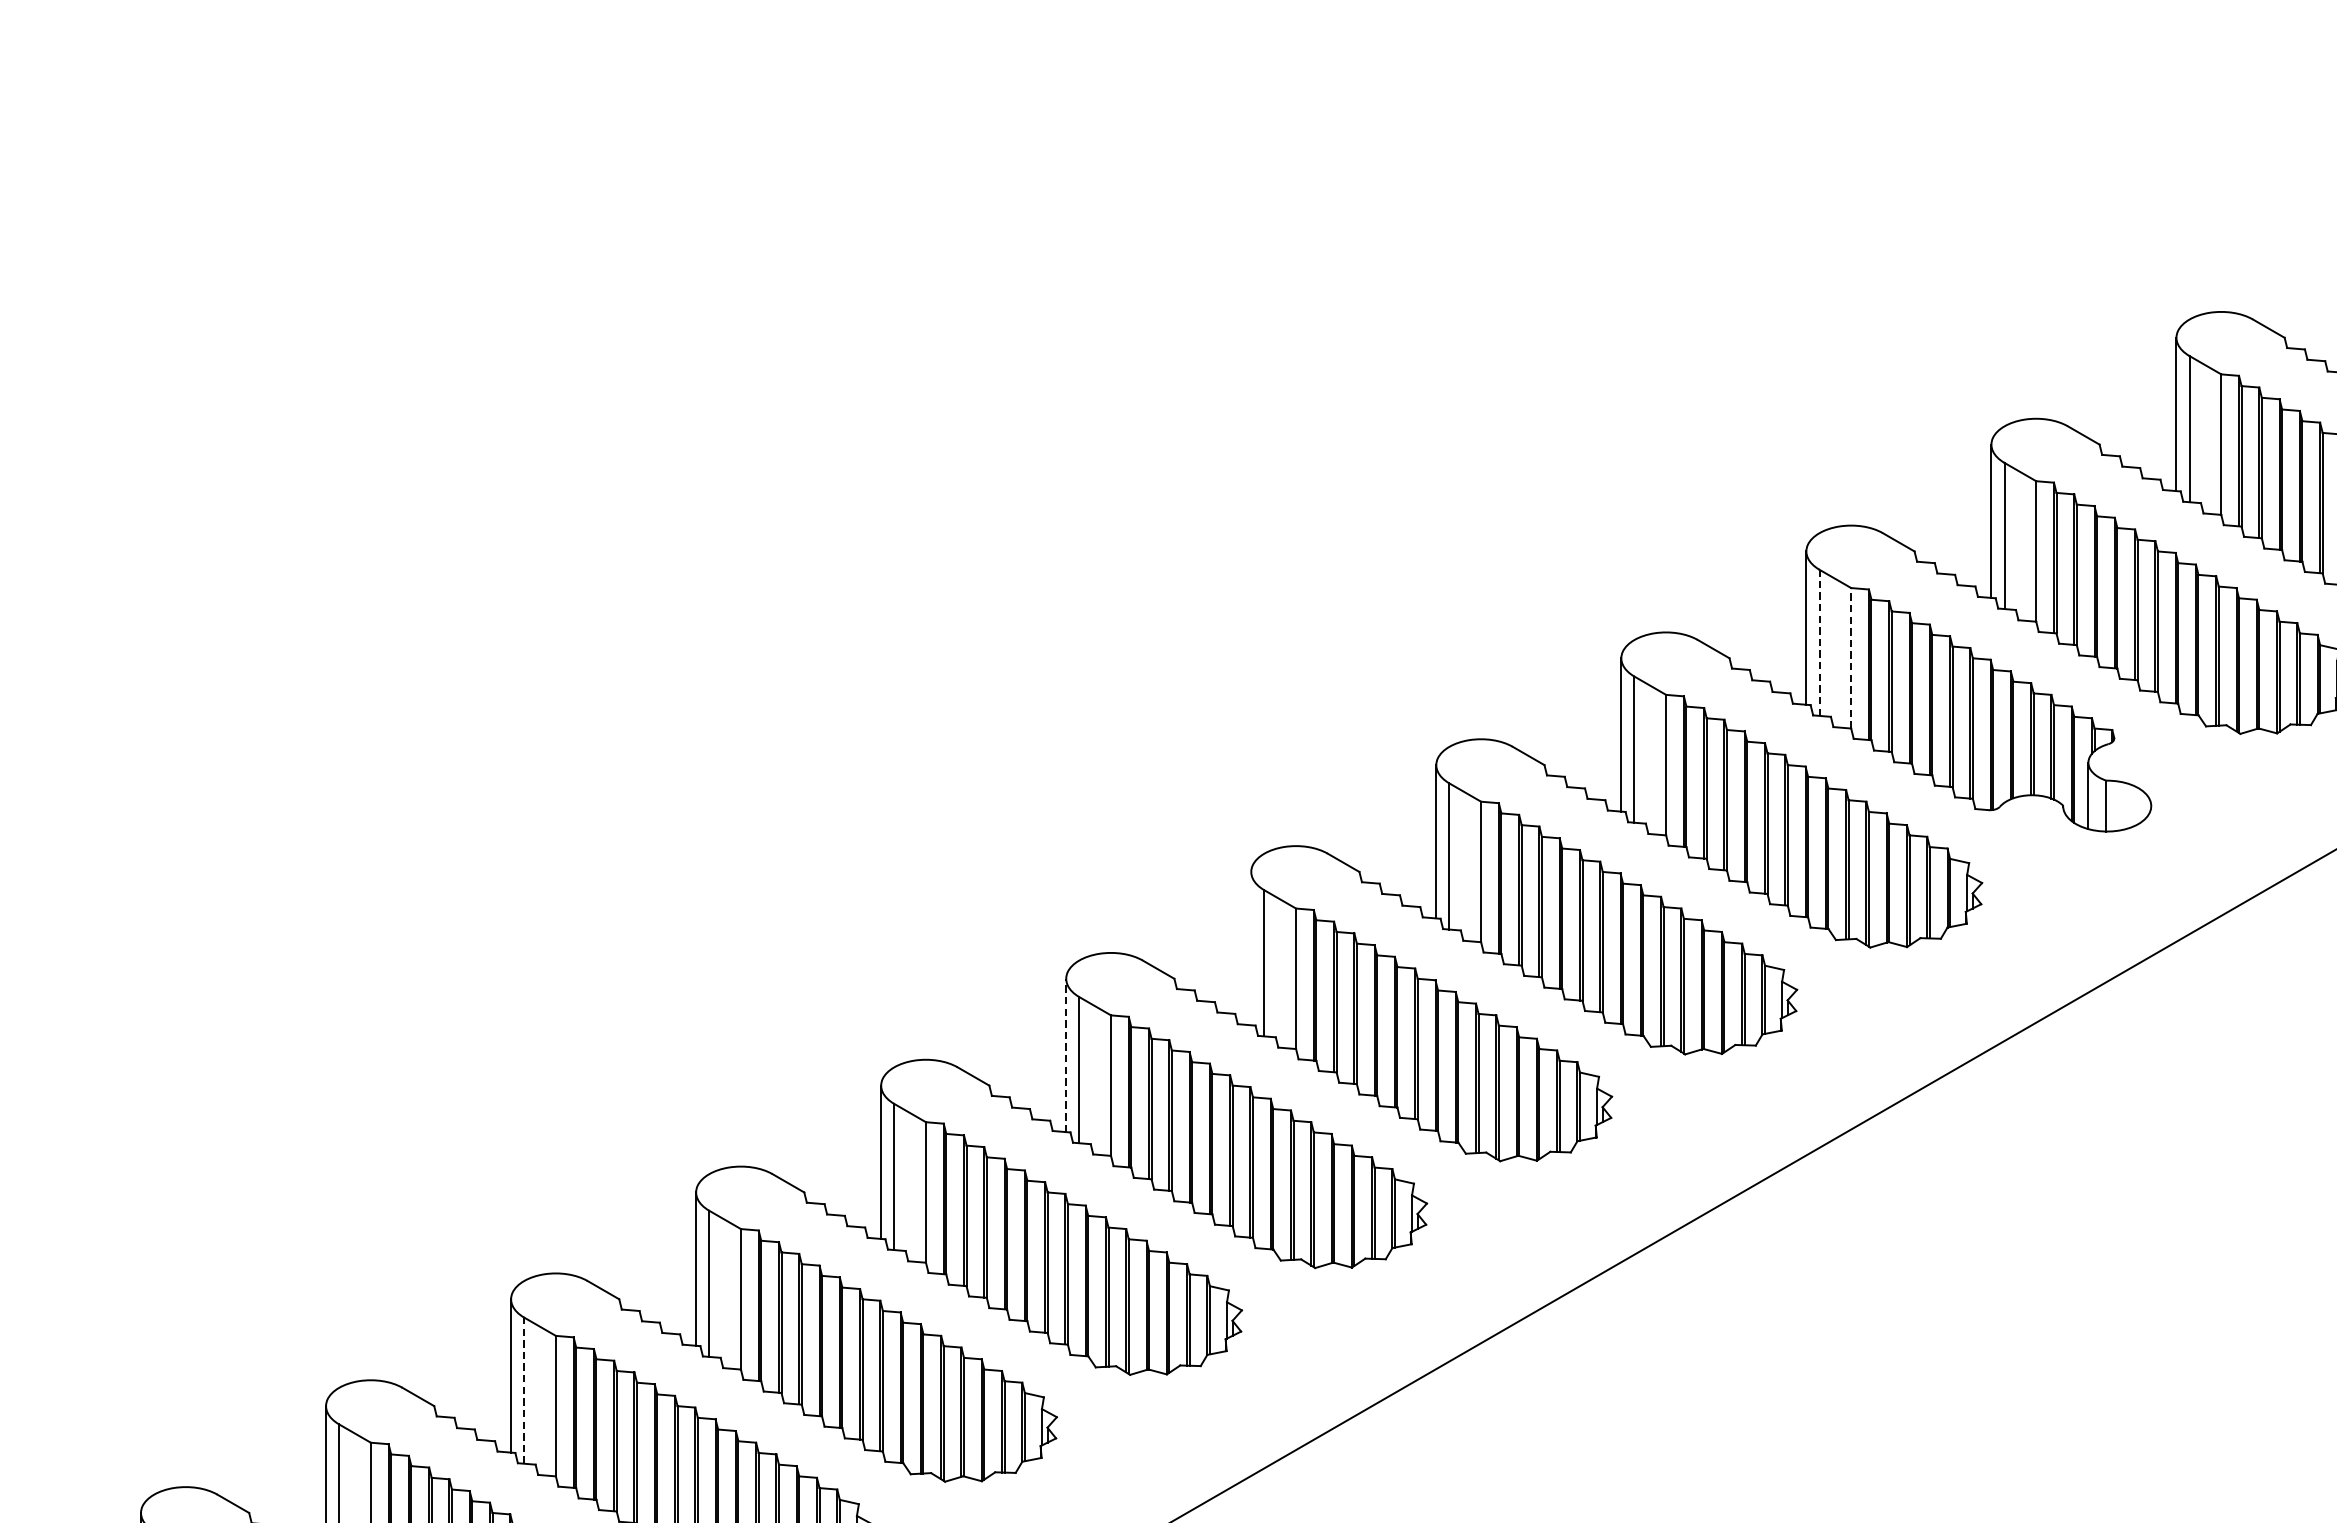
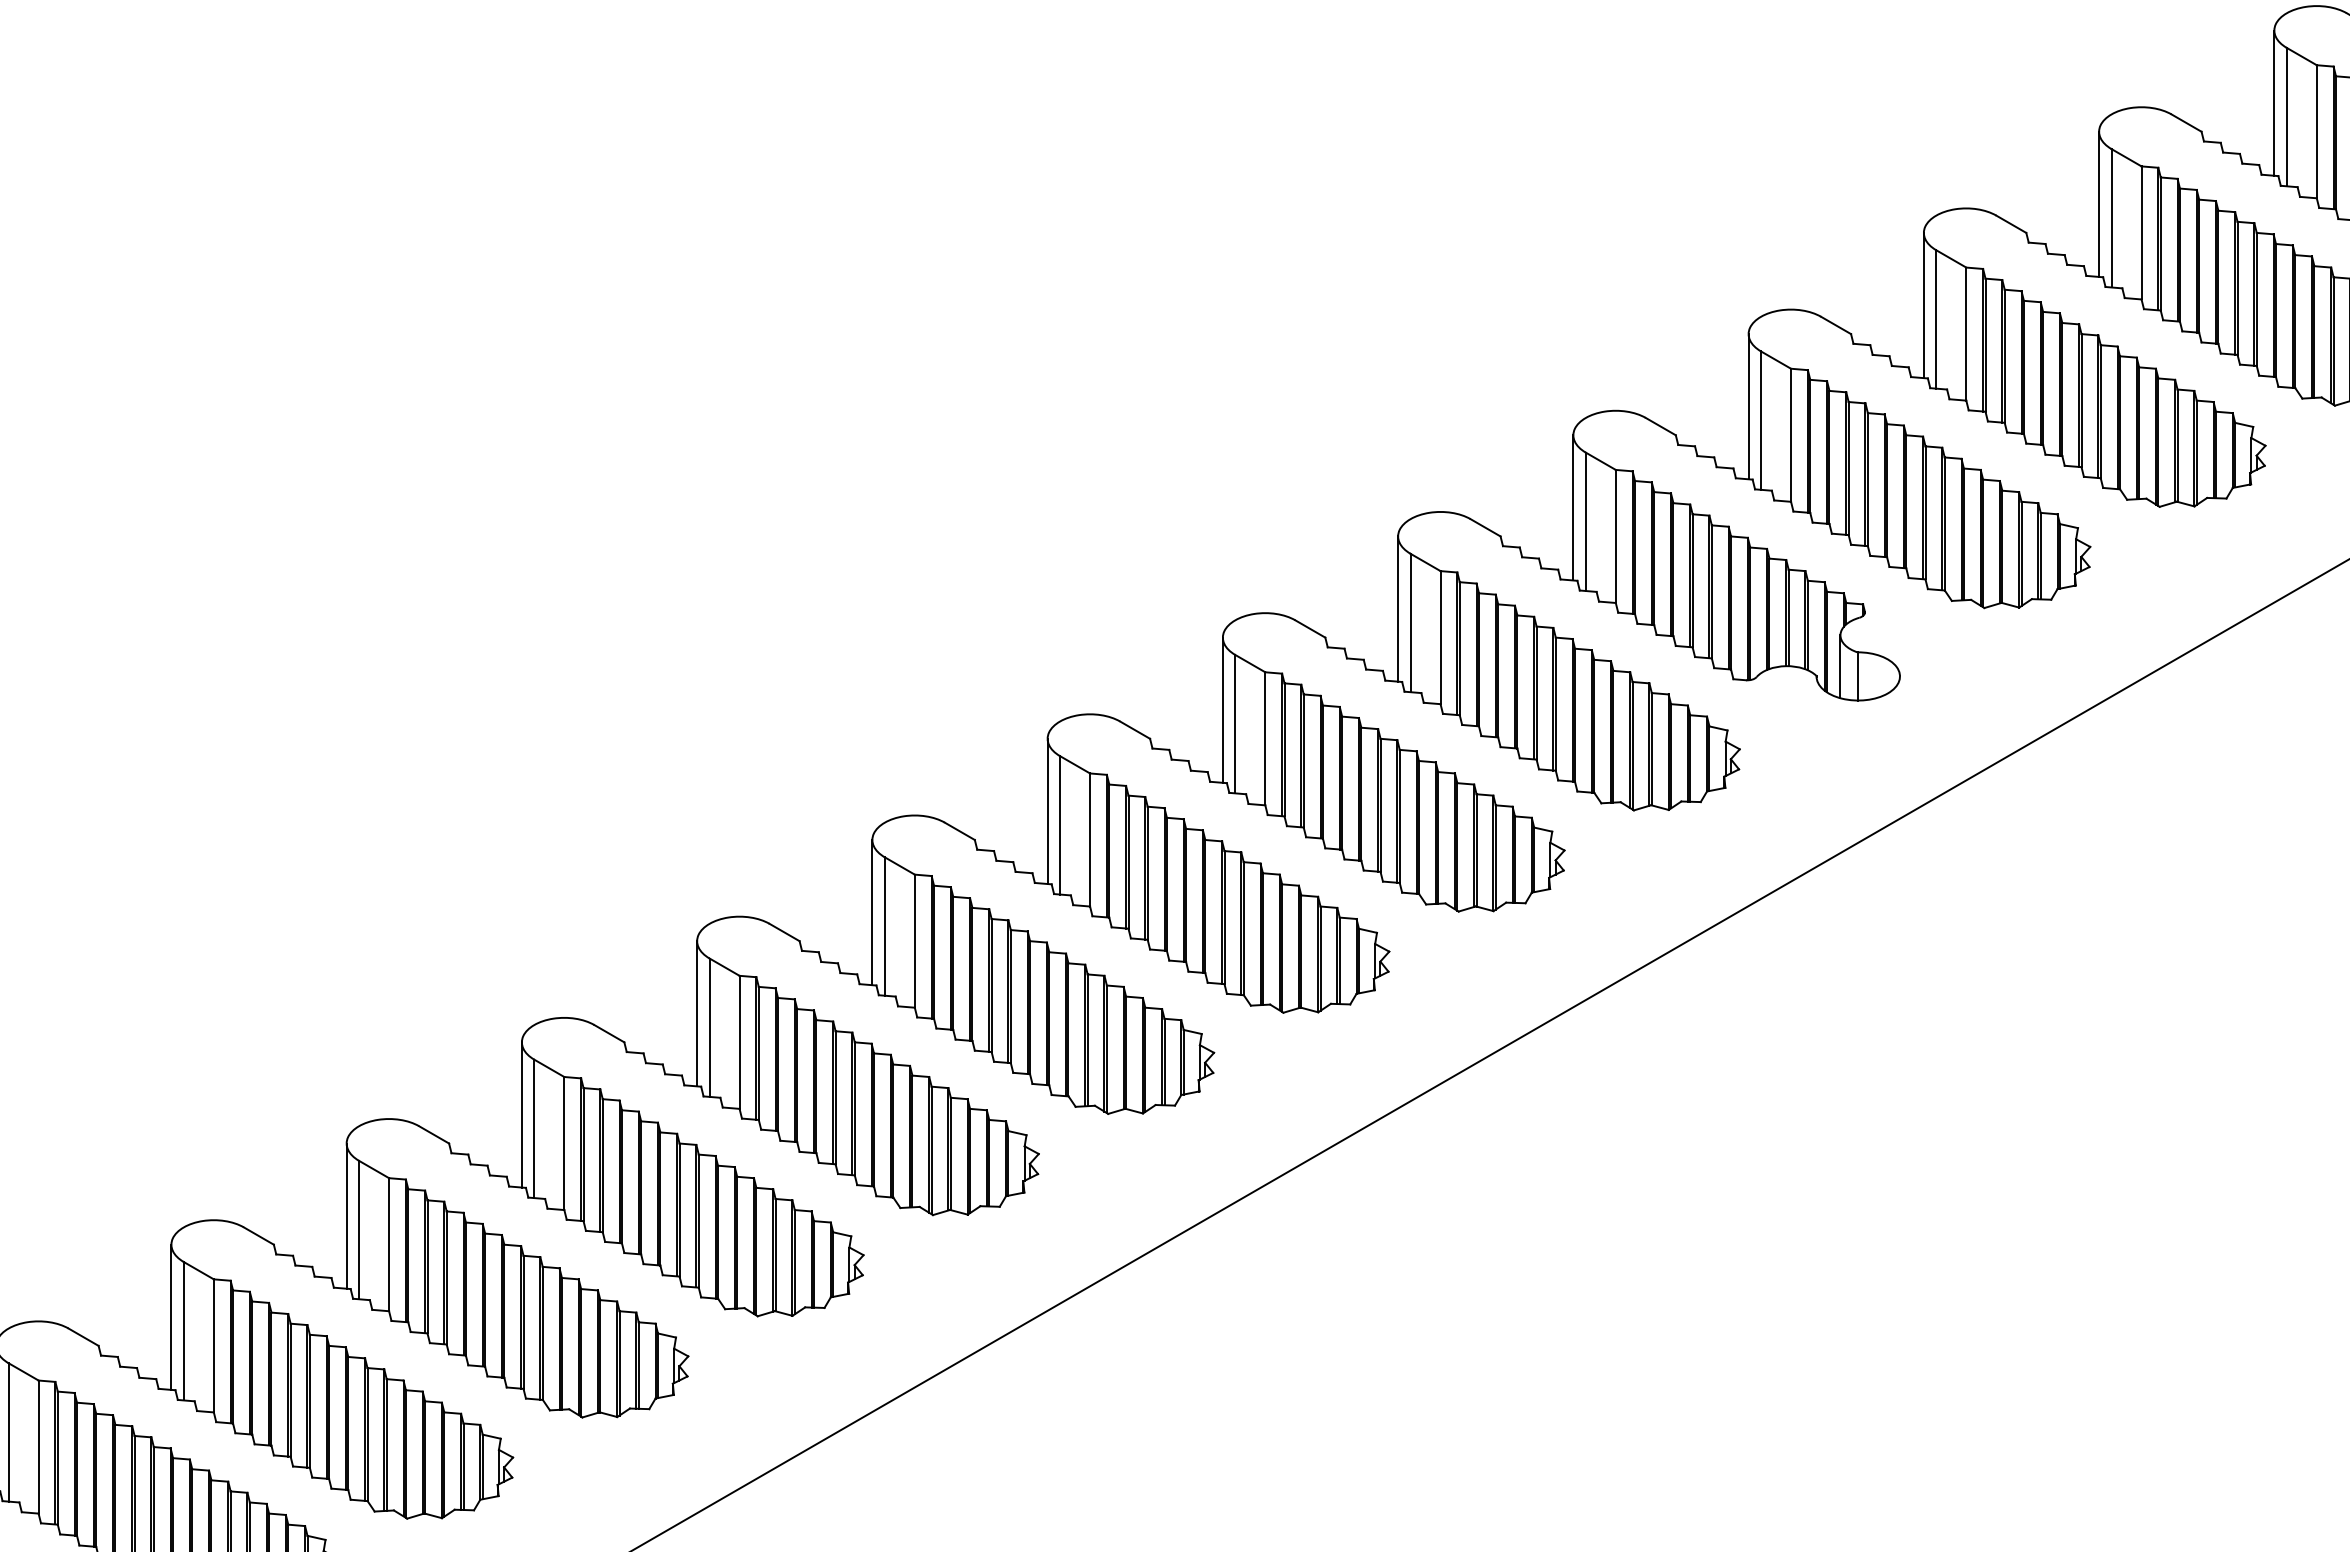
line: (1819, 642) -> (1585, 521), dashed -> solid
line: (1850, 658) -> (1615, 536), dashed -> solid
line: (1251, 948) -> (1047, 811), added
line: (1066, 1055) -> (872, 912), dashed -> solid
line: (524, 1390) -> (359, 1229), dashed -> solid

